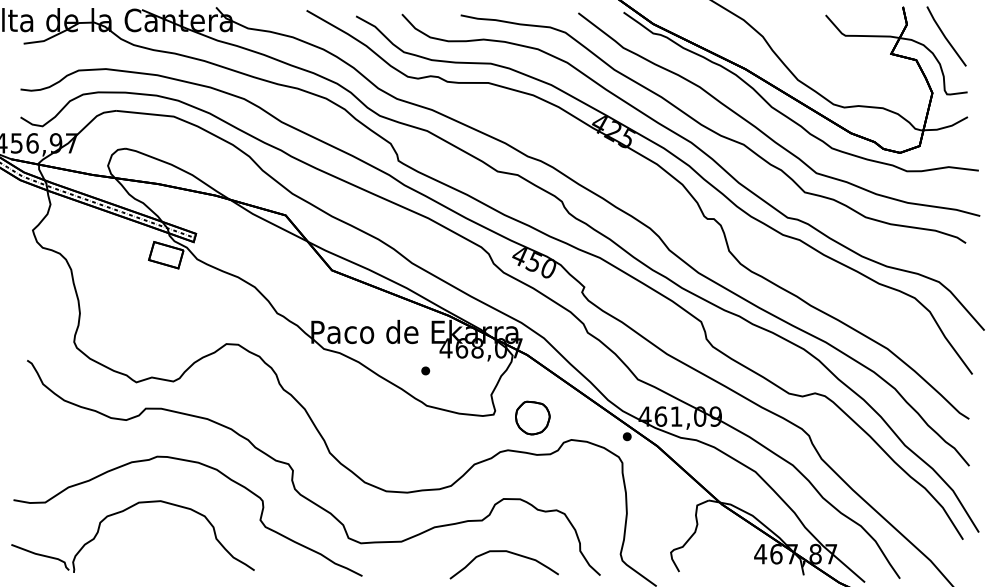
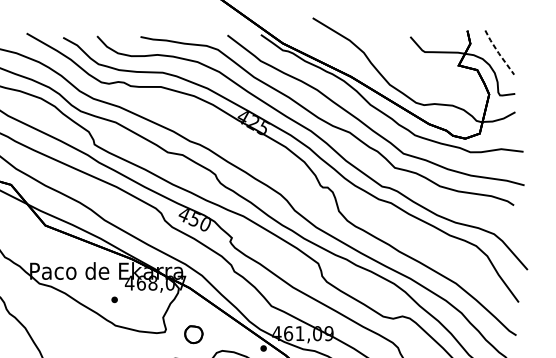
line: (945, 37) -> (498, 53), solid -> dashed
part: (532, 417) -> (193, 334), size x0.7

